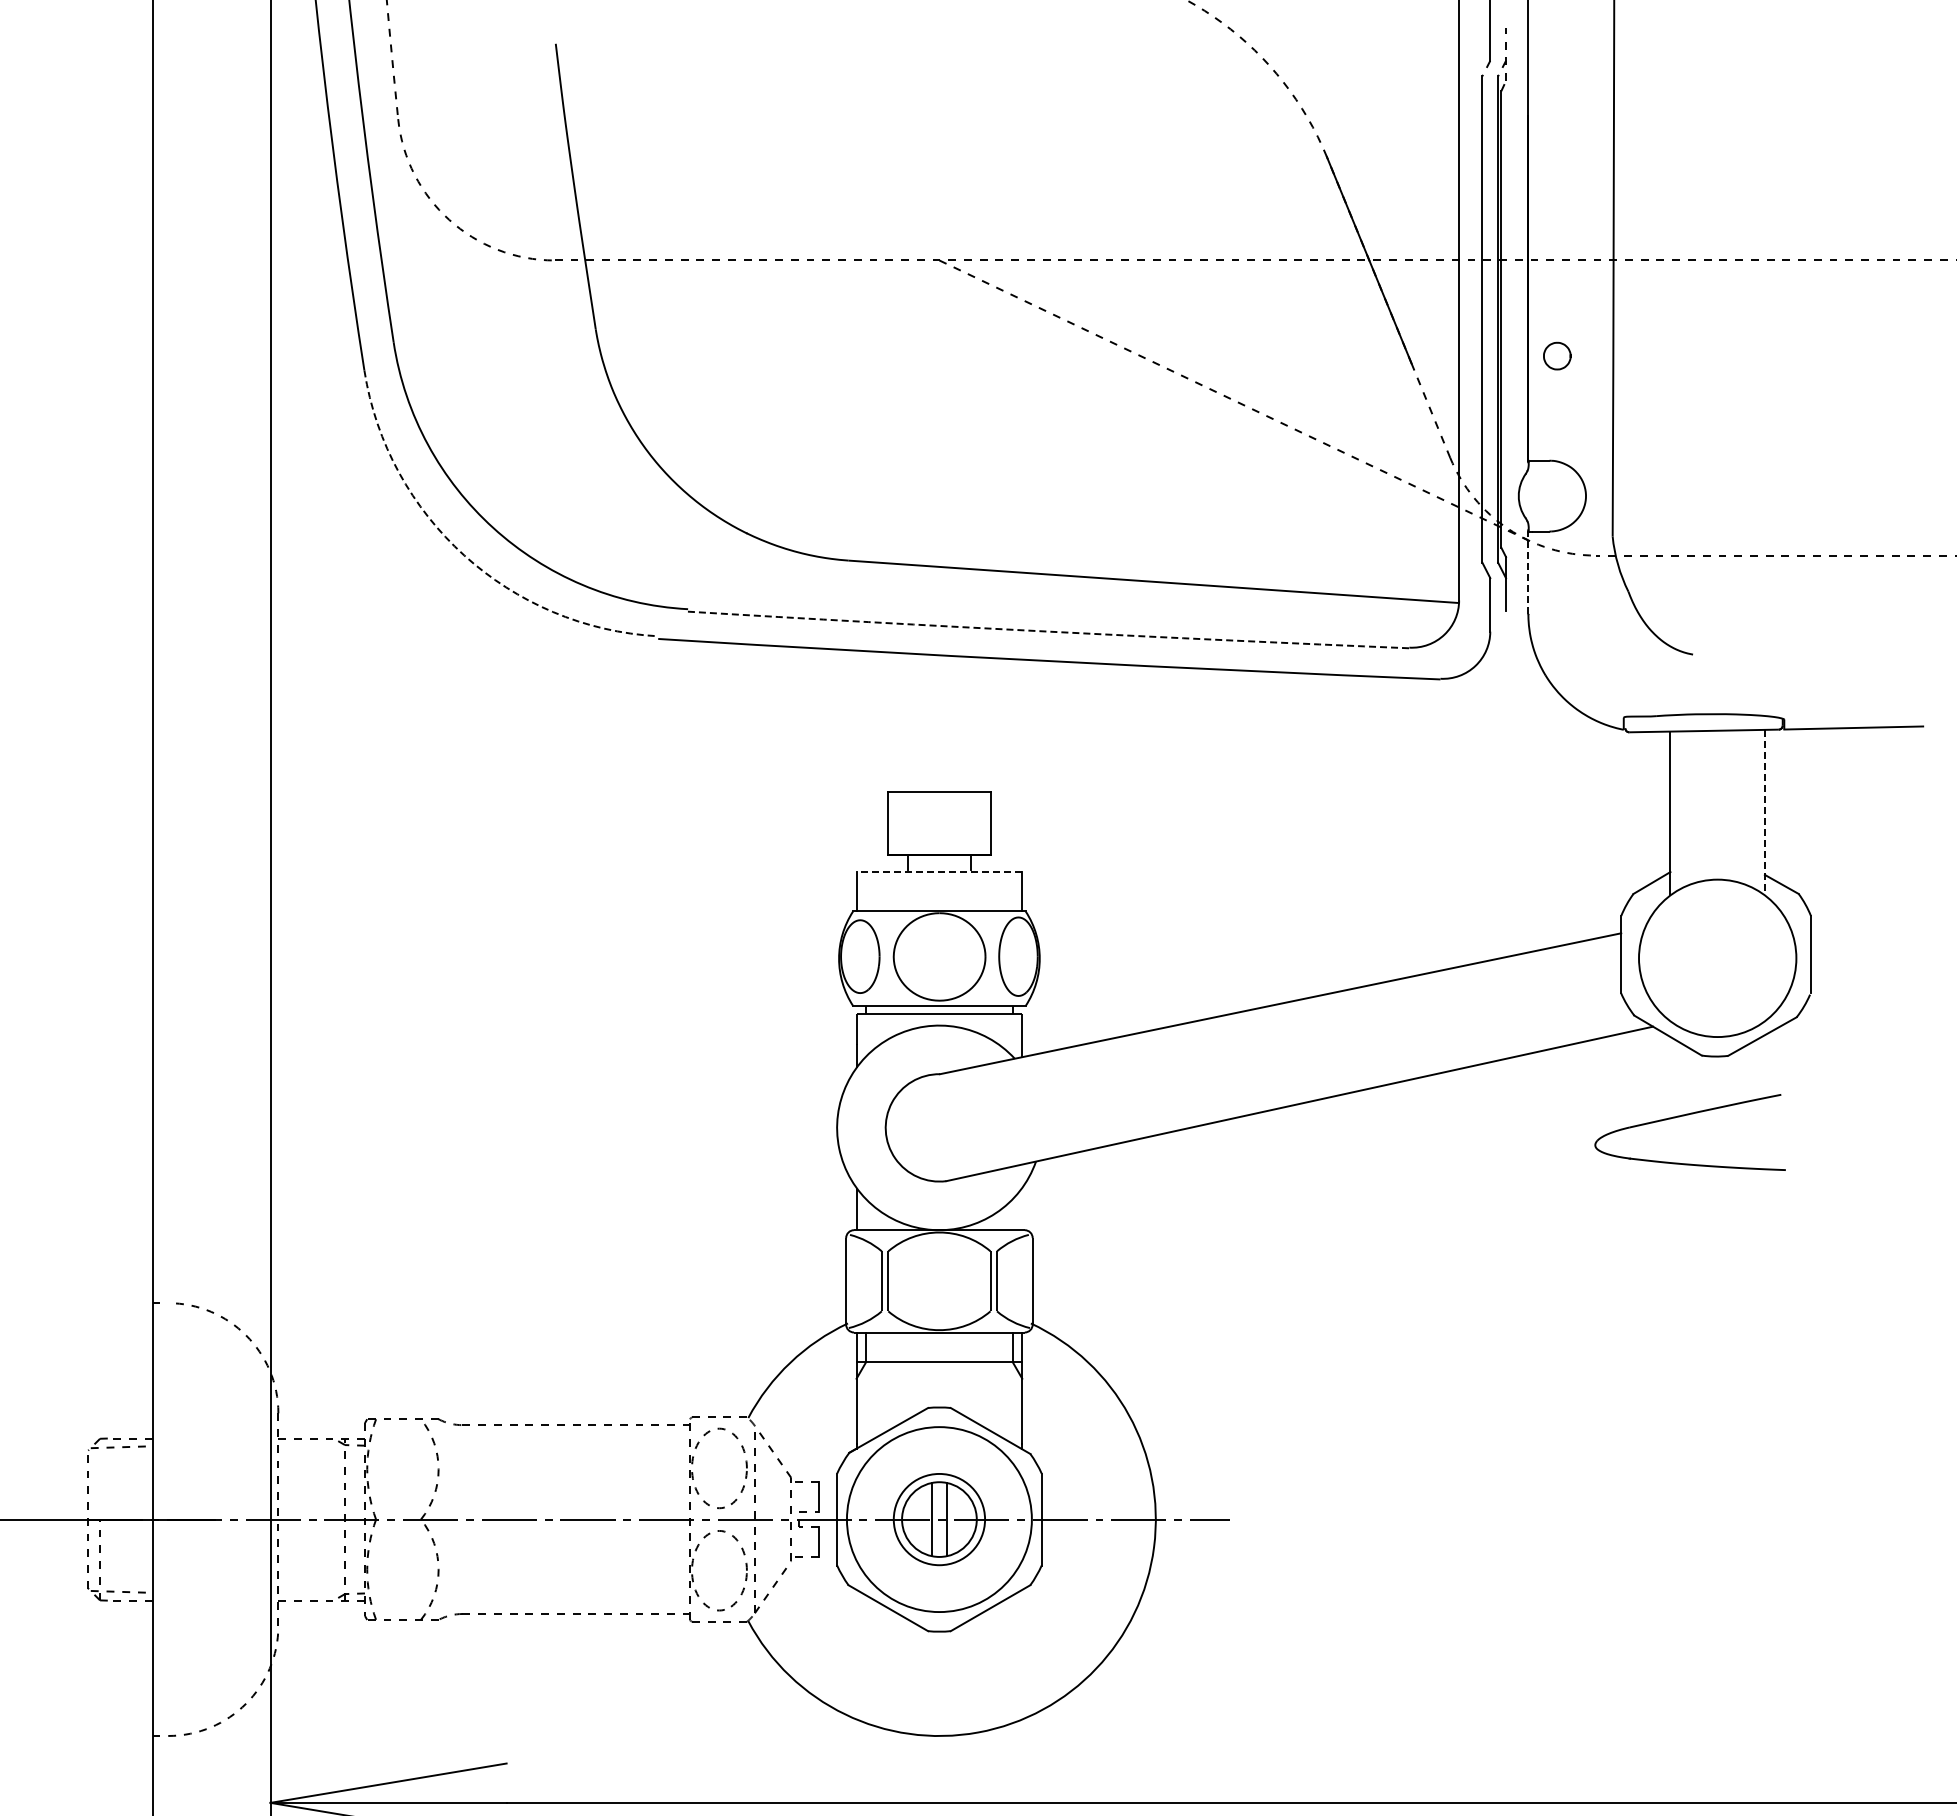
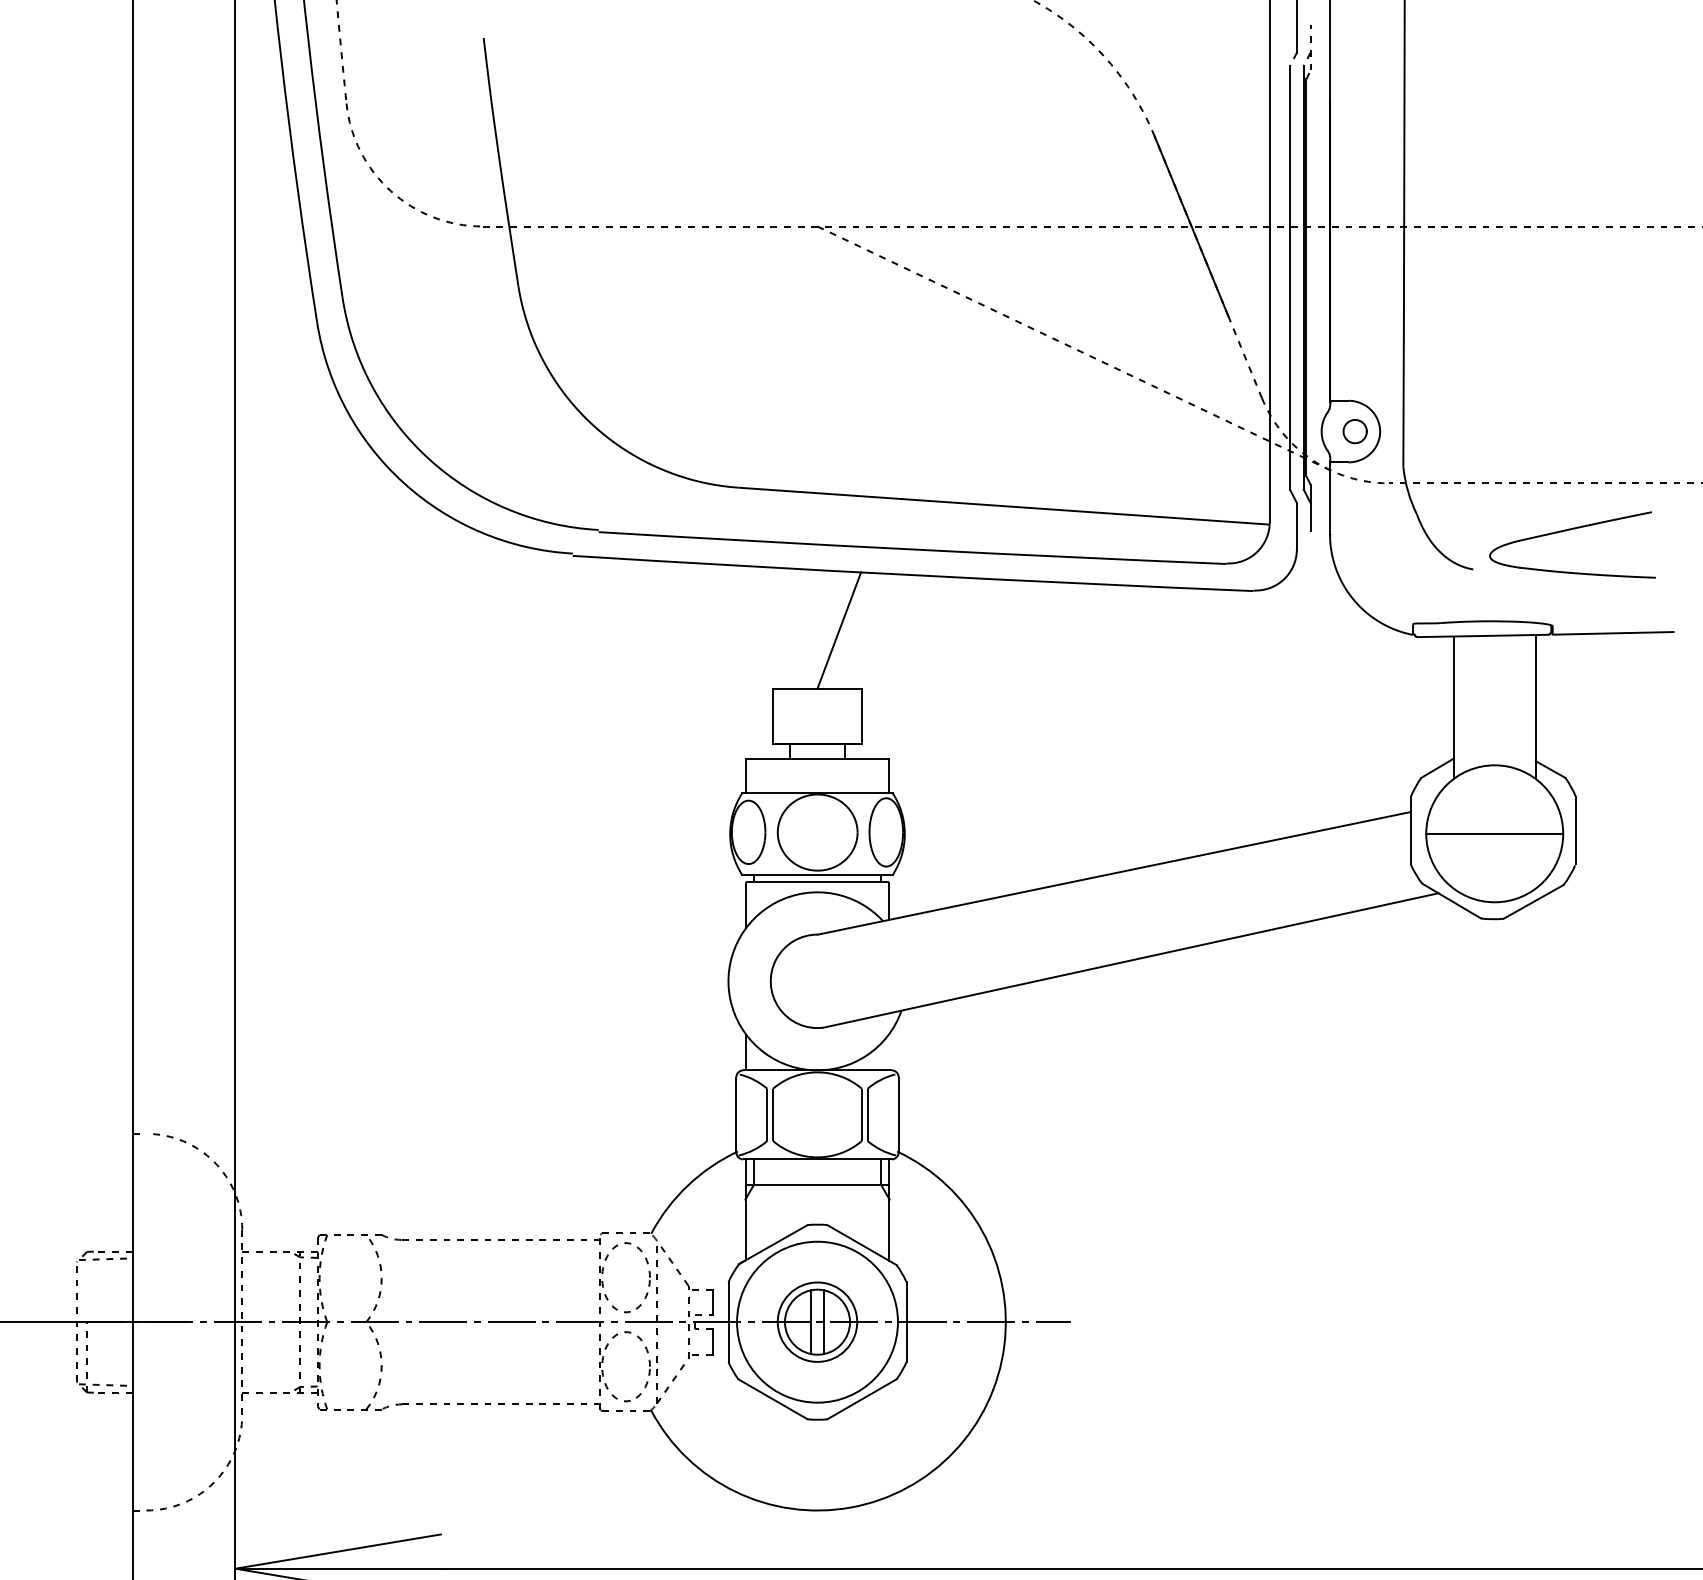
curve: (1560, 344) -> (1357, 421), moved
arc: (464, 555) -> (404, 483), dashed -> solid
line: (1528, 572) -> (1330, 498), dashed -> solid
arc: (1048, 631) -> (912, 549), dashed -> solid
line: (964, 724) -> (839, 630), added
line: (1764, 812) -> (1535, 706), dashed -> solid
line: (939, 872) -> (817, 759), dashed -> solid
line: (1717, 958) -> (1494, 833), added
part: (1684, 1116) -> (1567, 531), moved

